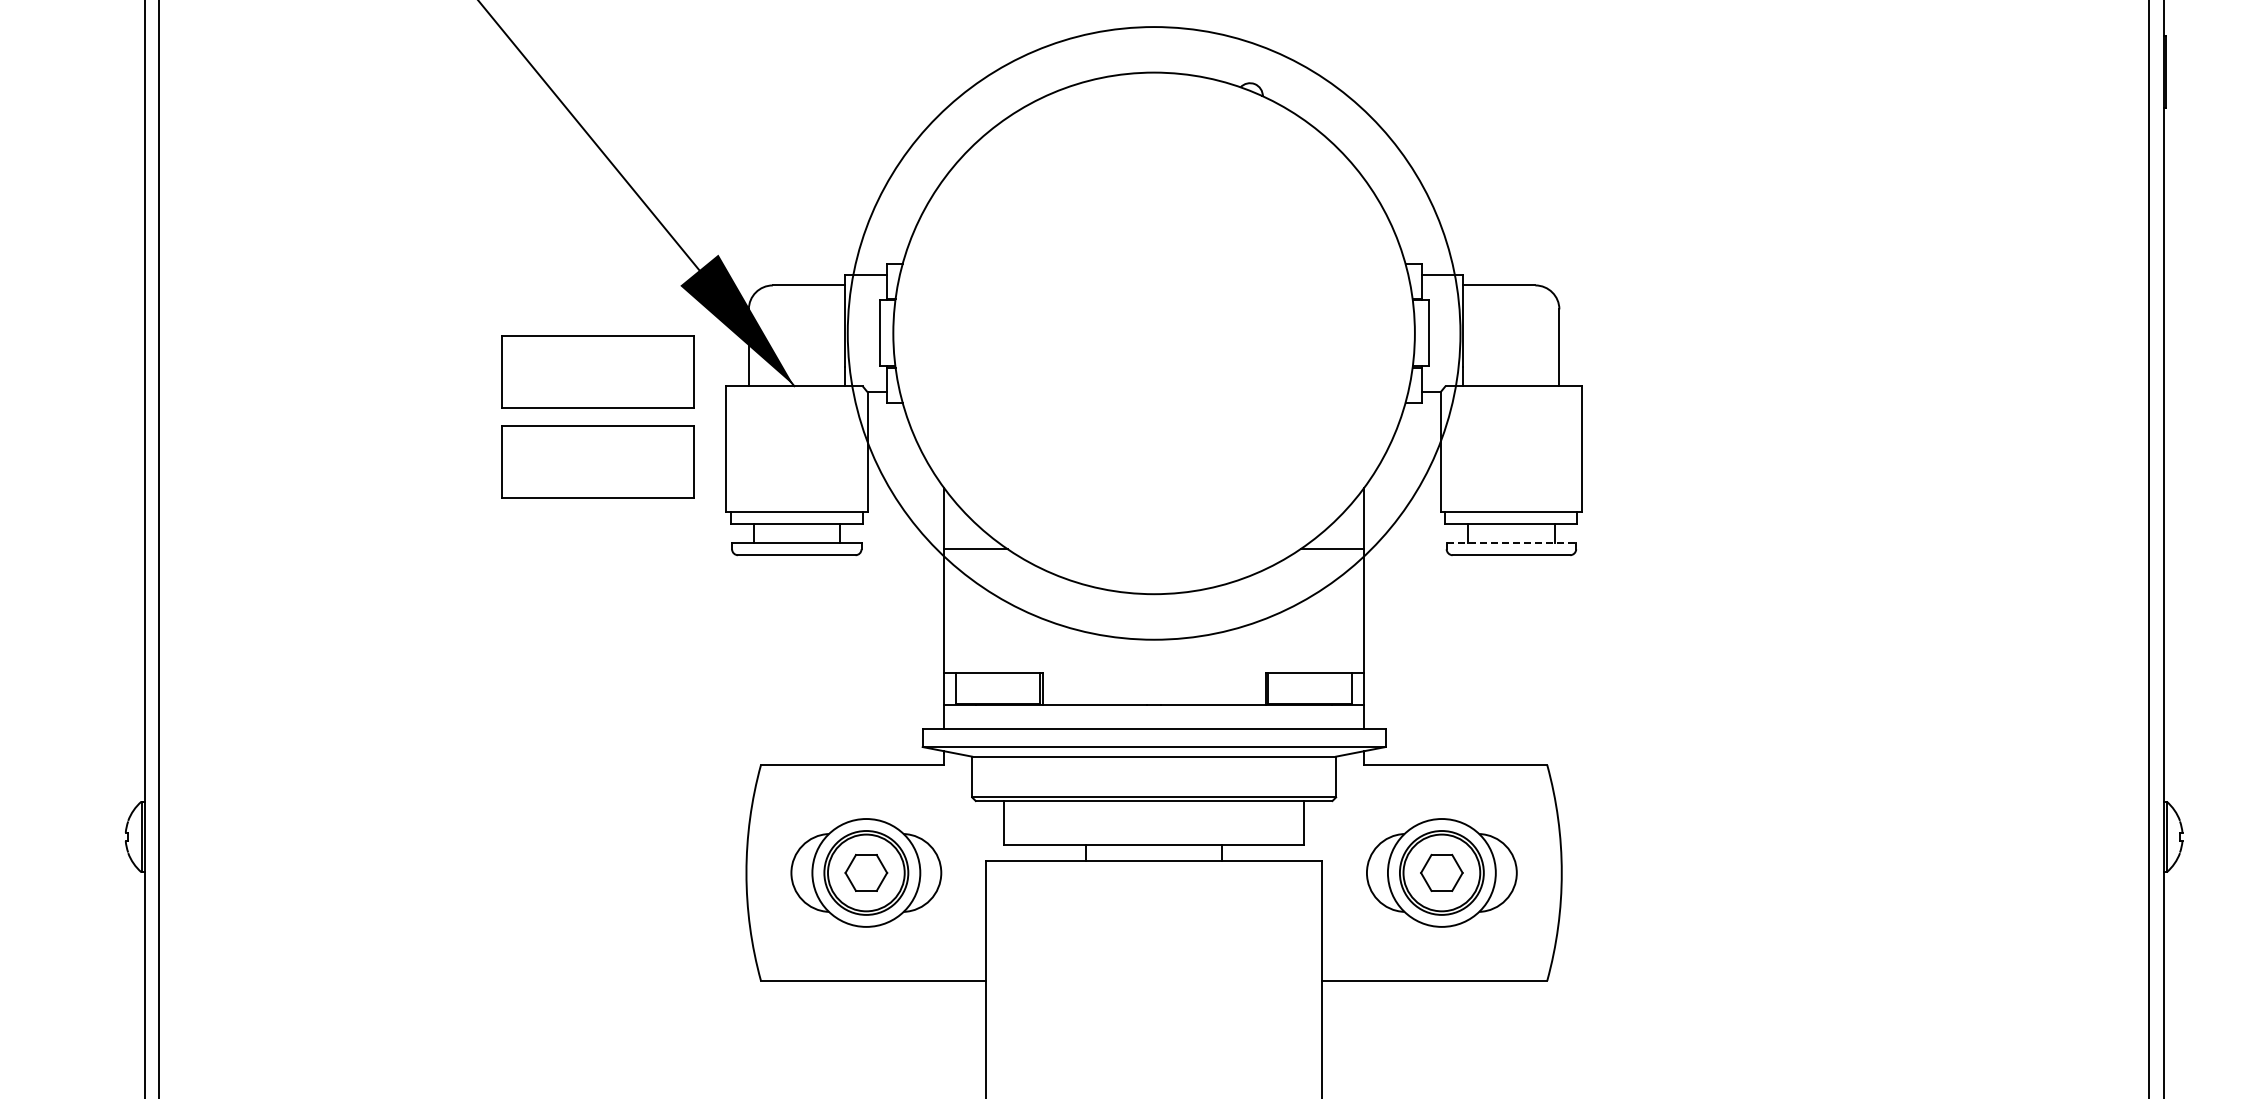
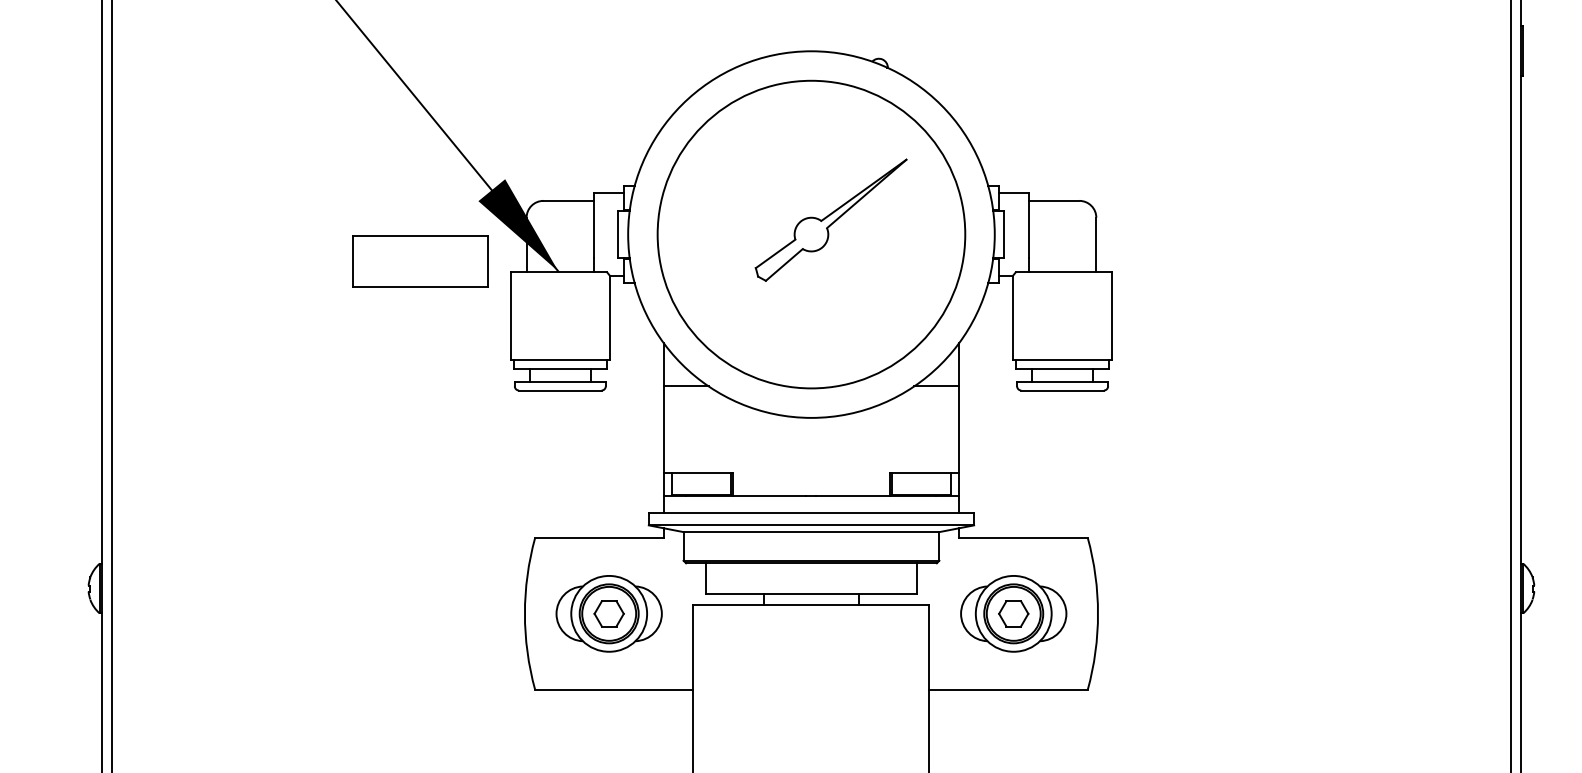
part: (1182, 312) -> (831, 219), added
circle: (1153, 333) -> (811, 234), size x0.71
part: (597, 461) -> (420, 324), removed
line: (1511, 543) -> (1062, 382), dashed -> solid

